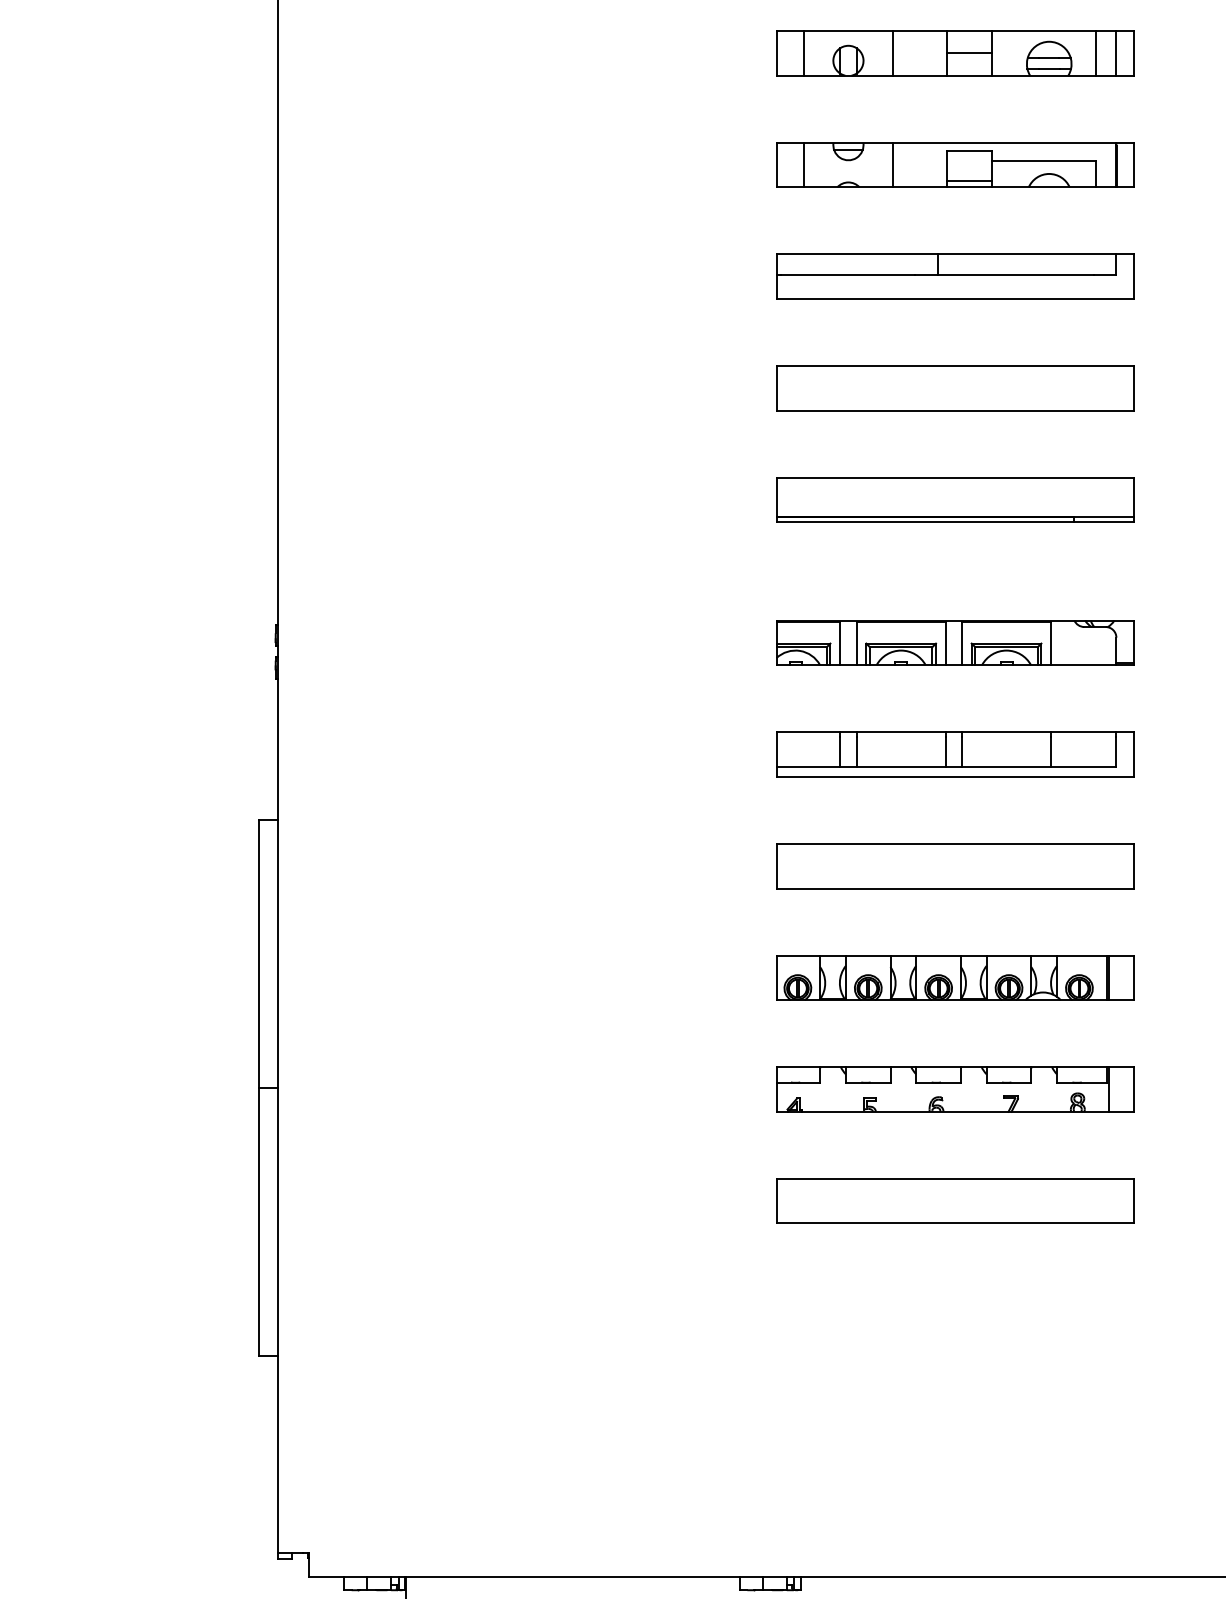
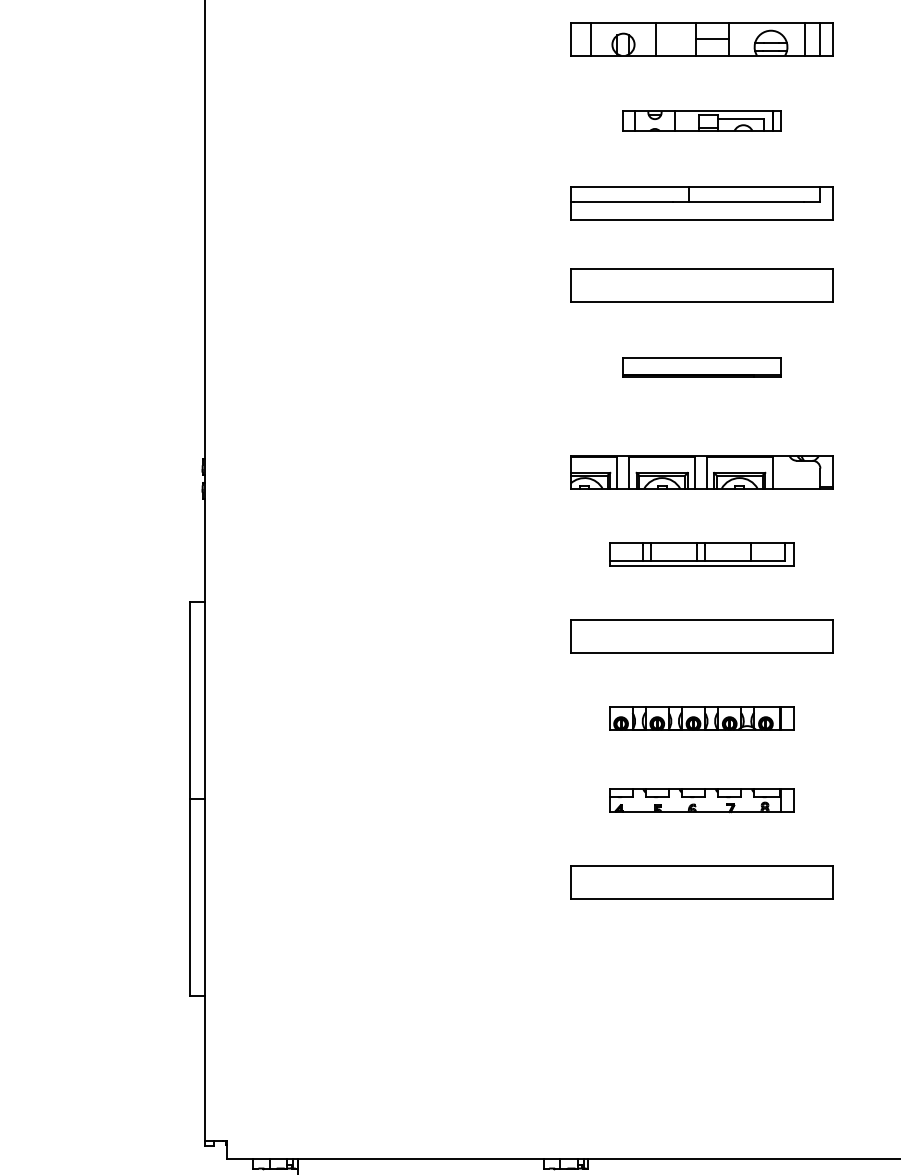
part: (955, 164) -> (702, 120), size x0.6
part: (955, 499) -> (702, 367), size x0.6
part: (955, 754) -> (702, 554), size x0.7
part: (955, 977) -> (702, 718), size x0.7
part: (955, 1089) -> (702, 800), size x0.7

